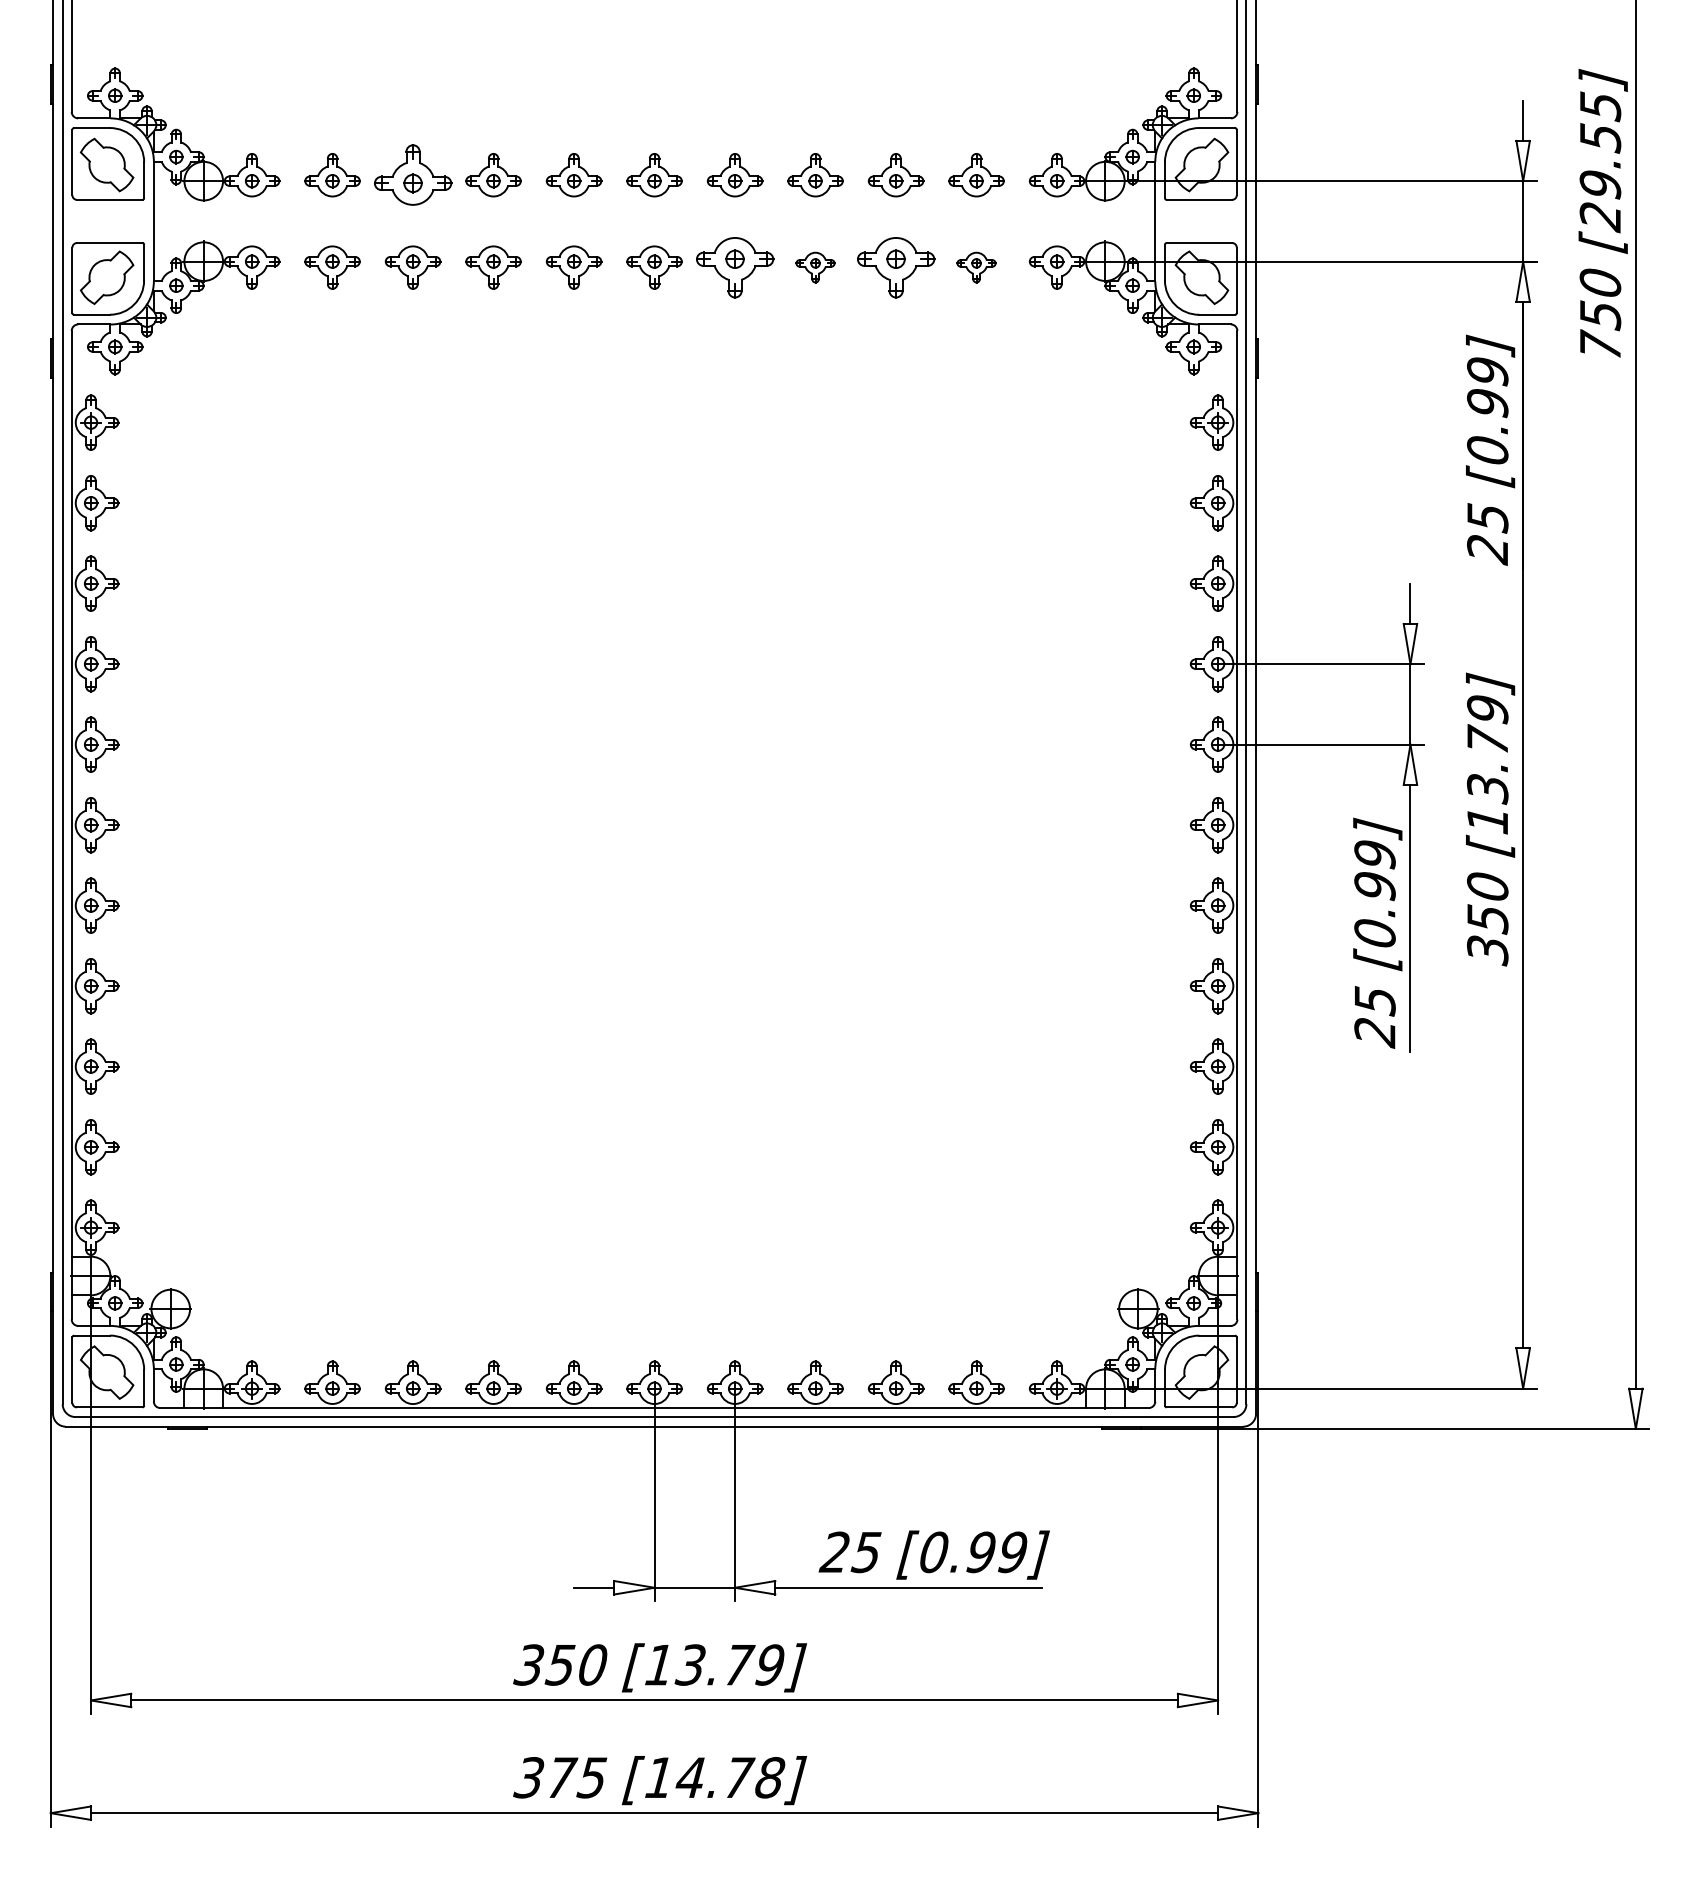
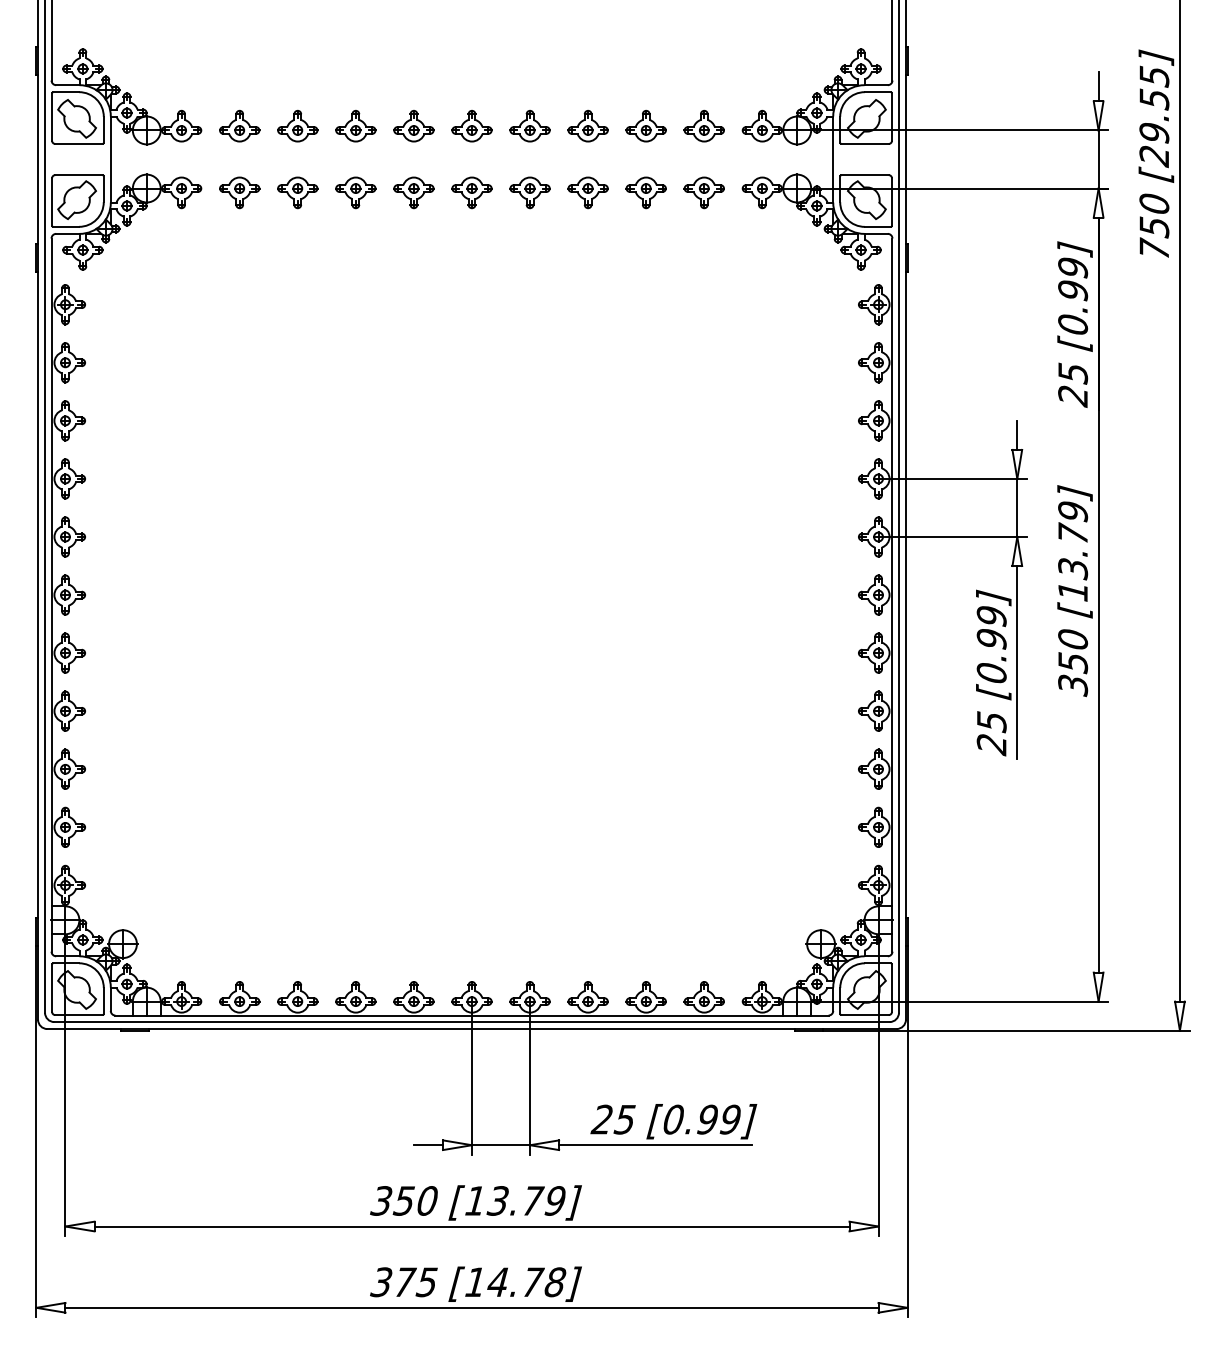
part: (412, 175) -> (297, 126), size x0.71
part: (734, 267) -> (529, 192), size x0.71
part: (815, 267) -> (588, 192), size x1.43
part: (895, 267) -> (645, 192), size x0.71
part: (976, 267) -> (704, 192), size x1.43

